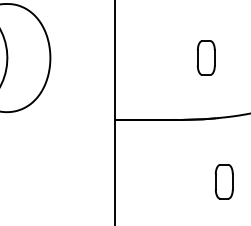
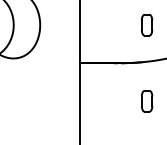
part: (205, 58) -> (146, 25), moved

